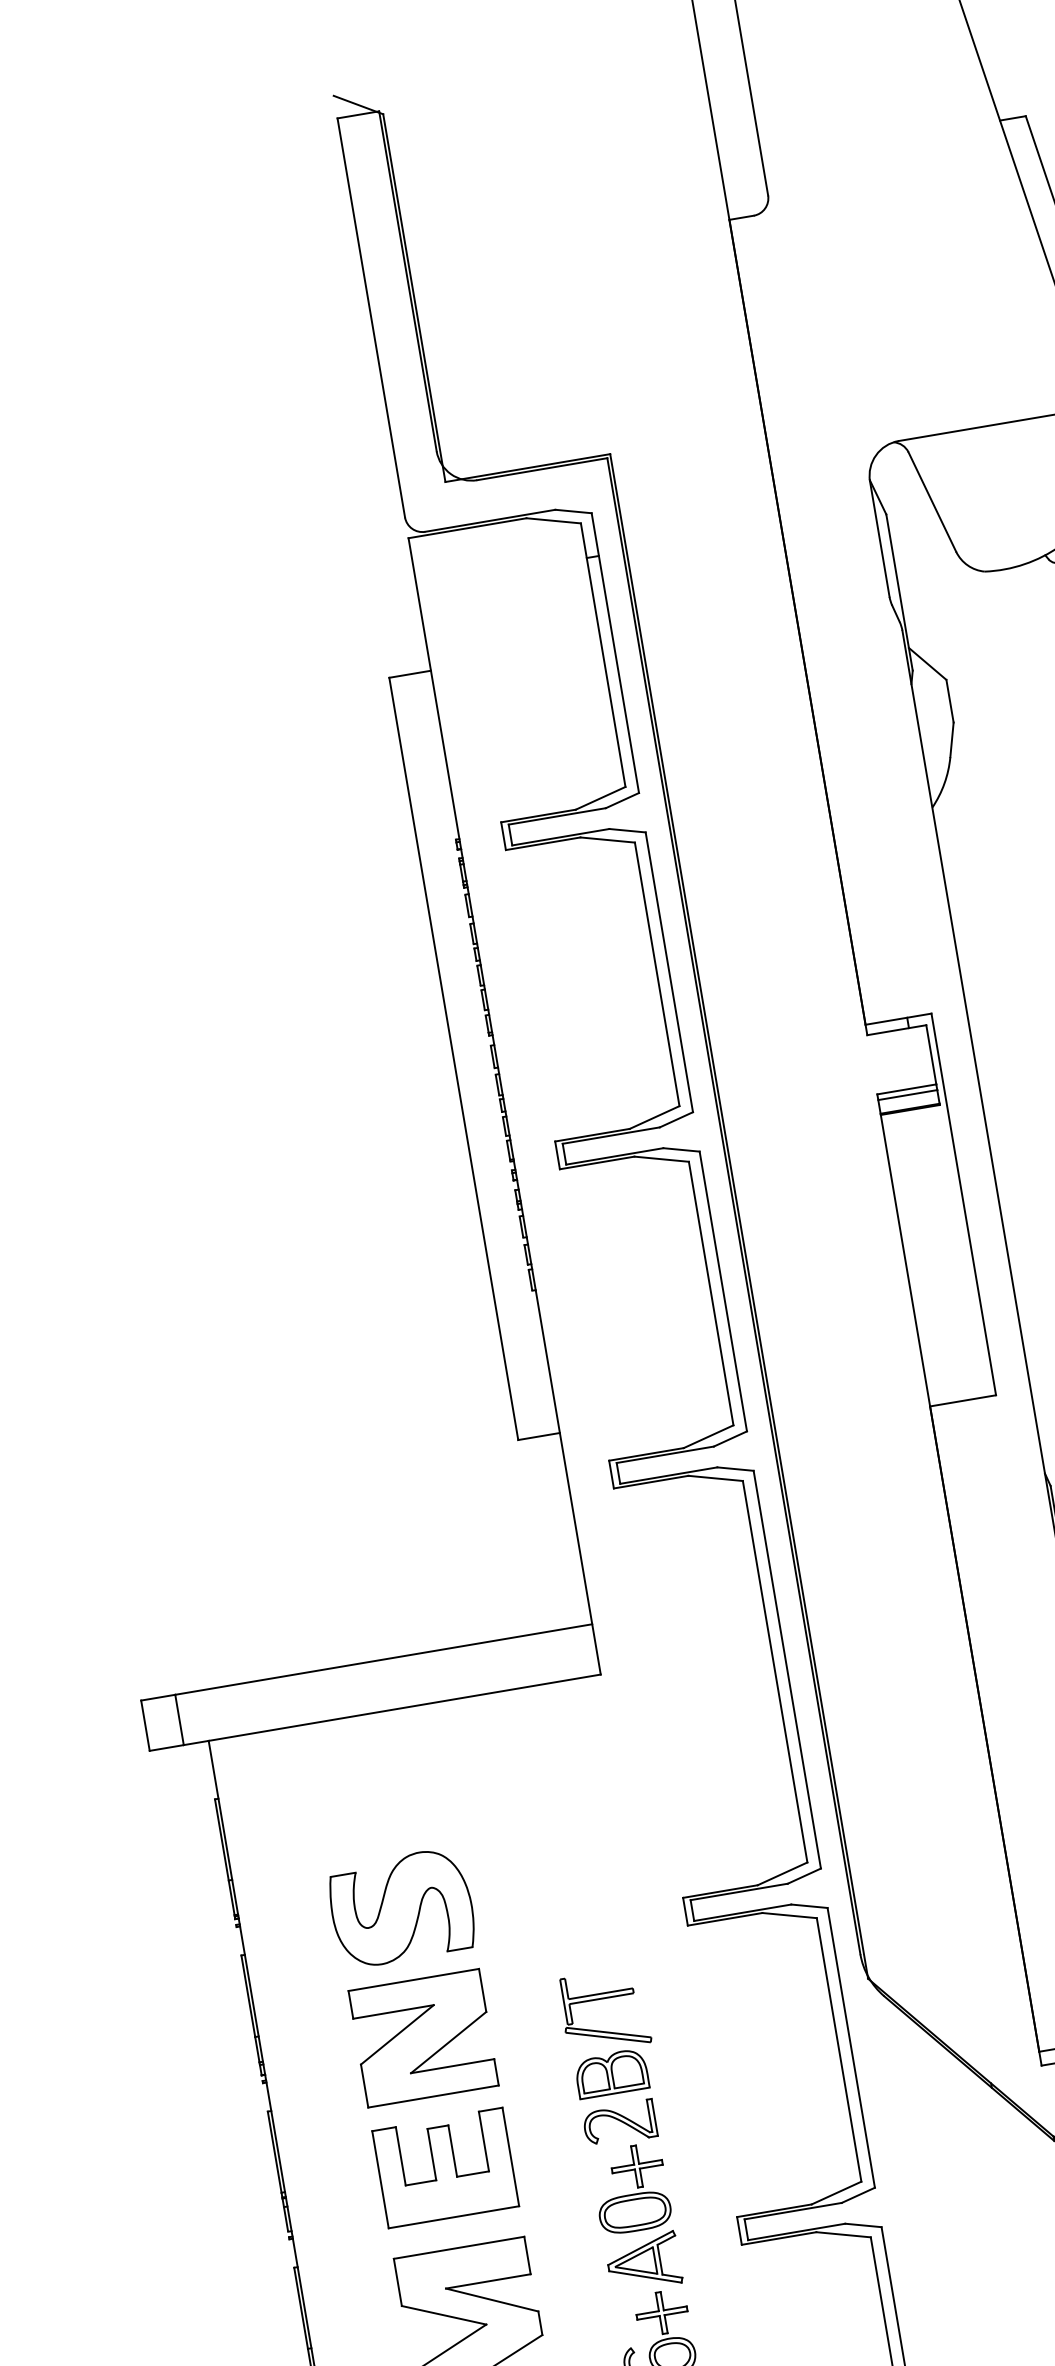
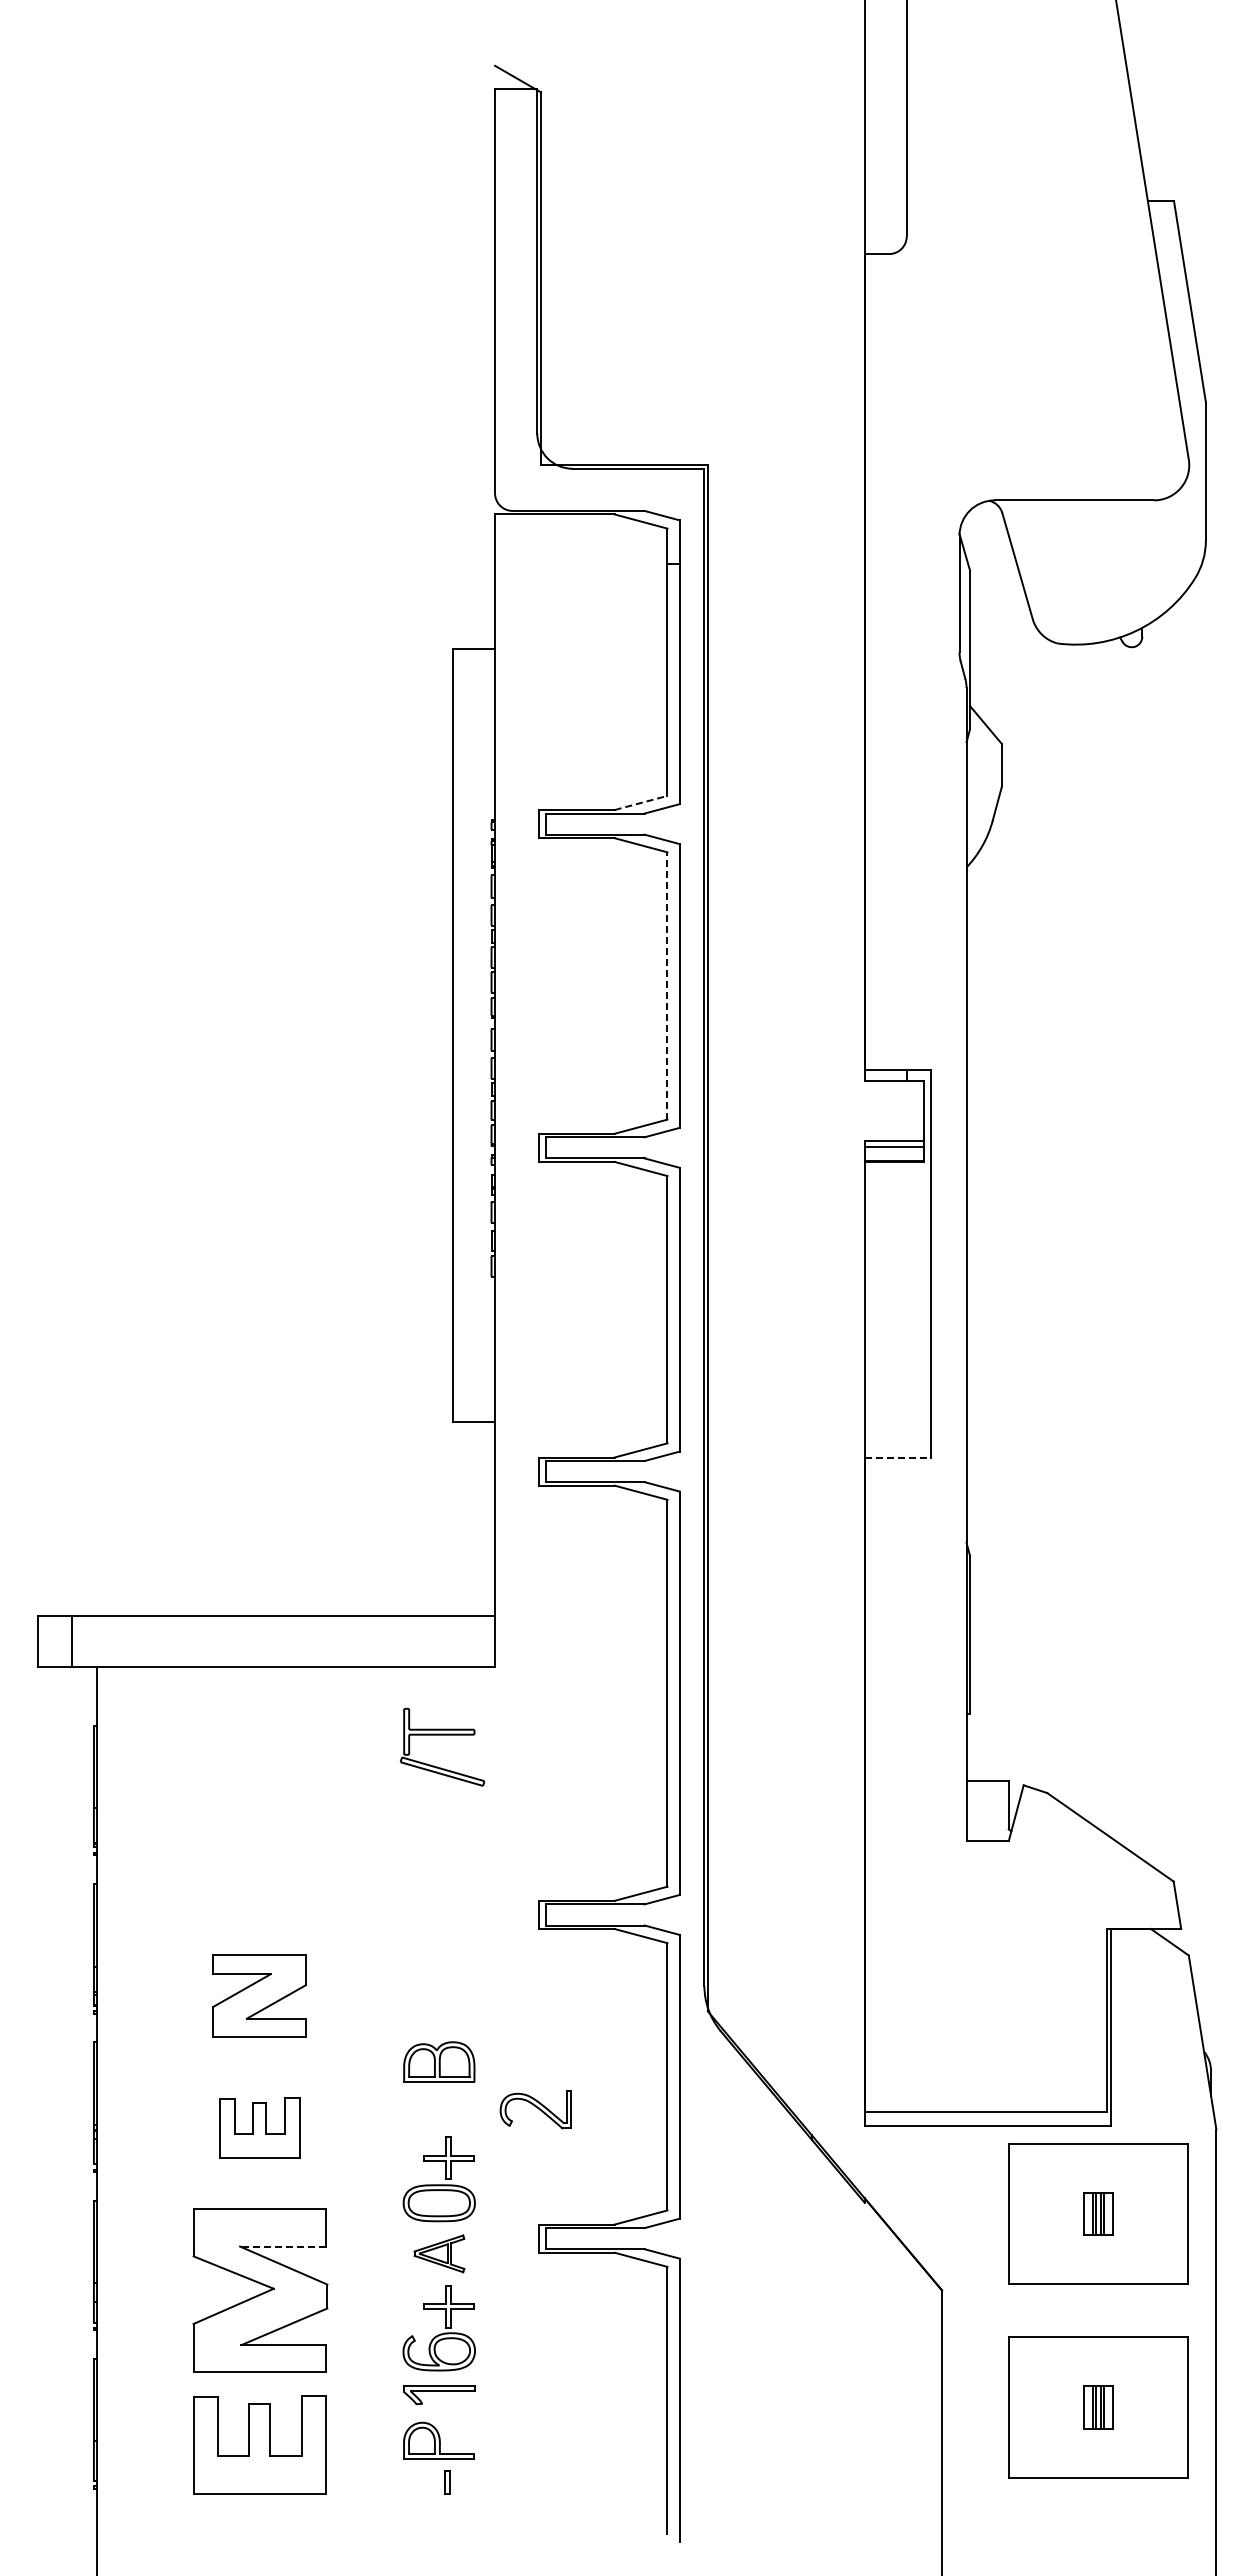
line: (600, 797) -> (641, 802), solid -> dashed
line: (657, 973) -> (667, 985), solid -> dashed
line: (963, 1400) -> (898, 1457), solid -> dashed
part: (401, 1907) -> (259, 1863), removed
part: (602, 1999) -> (442, 1735), moved
part: (423, 2037) -> (259, 1995), size x0.7
part: (619, 2123) -> (535, 2109), moved
part: (445, 2167) -> (259, 2127), size x0.6
part: (643, 2262) -> (439, 2253), size x0.7
line: (488, 2281) -> (283, 2246), solid -> dashed

